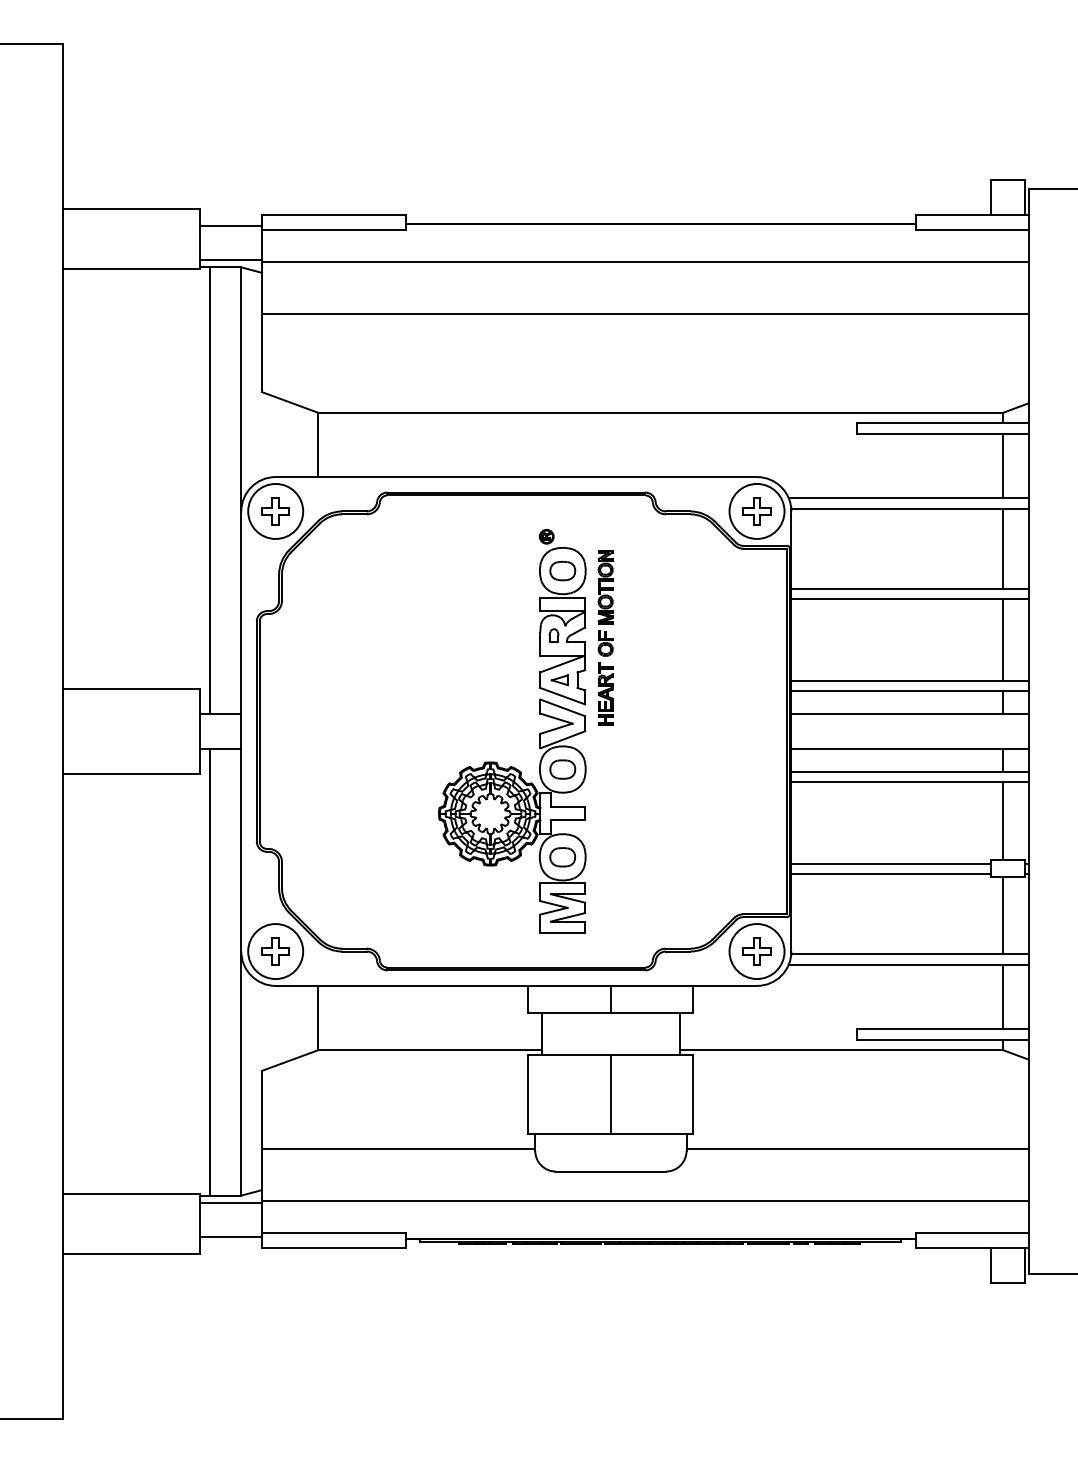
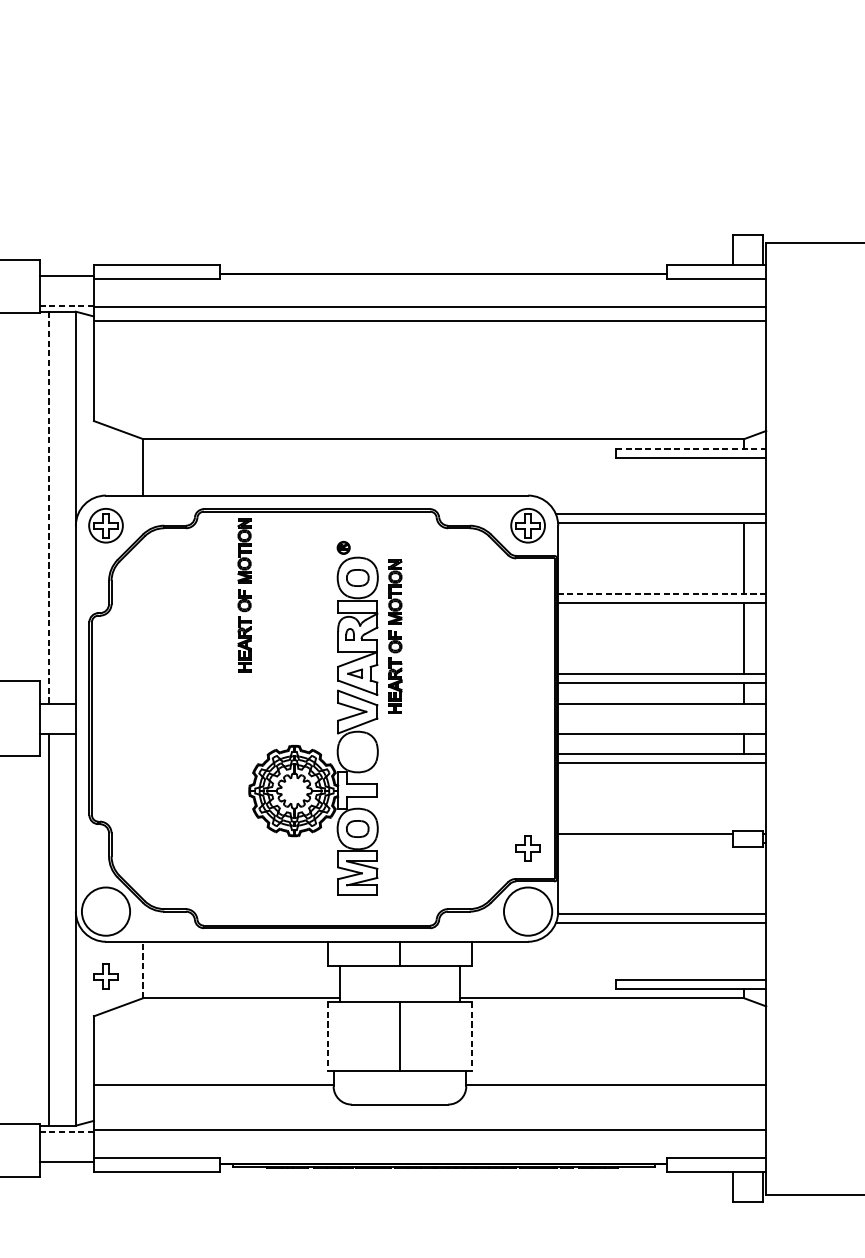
line: (231, 260) -> (67, 305), solid -> dashed
line: (644, 313) -> (429, 320), moved
line: (943, 423) -> (691, 448), solid -> dashed
line: (1003, 465) -> (744, 485), removed
line: (210, 490) -> (48, 507), solid -> dashed
circle: (275, 510) -> (105, 524), size x0.7
circle: (756, 510) -> (527, 524), size x0.7
line: (910, 589) -> (662, 594), solid -> dashed
part: (433, 590) -> (244, 595), added
part: (562, 769) -> (357, 752), removed
line: (1003, 821) -> (744, 797), removed
line: (890, 873) -> (645, 843), removed
line: (1003, 915) -> (744, 880), removed
part: (275, 951) -> (105, 976), moved
part: (756, 951) -> (527, 848), moved
line: (1003, 996) -> (744, 951), removed
line: (318, 1017) -> (143, 969), solid -> dashed
line: (528, 1094) -> (327, 1037), solid -> dashed
line: (693, 1094) -> (472, 1037), solid -> dashed
line: (231, 1202) -> (67, 1131), solid -> dashed

